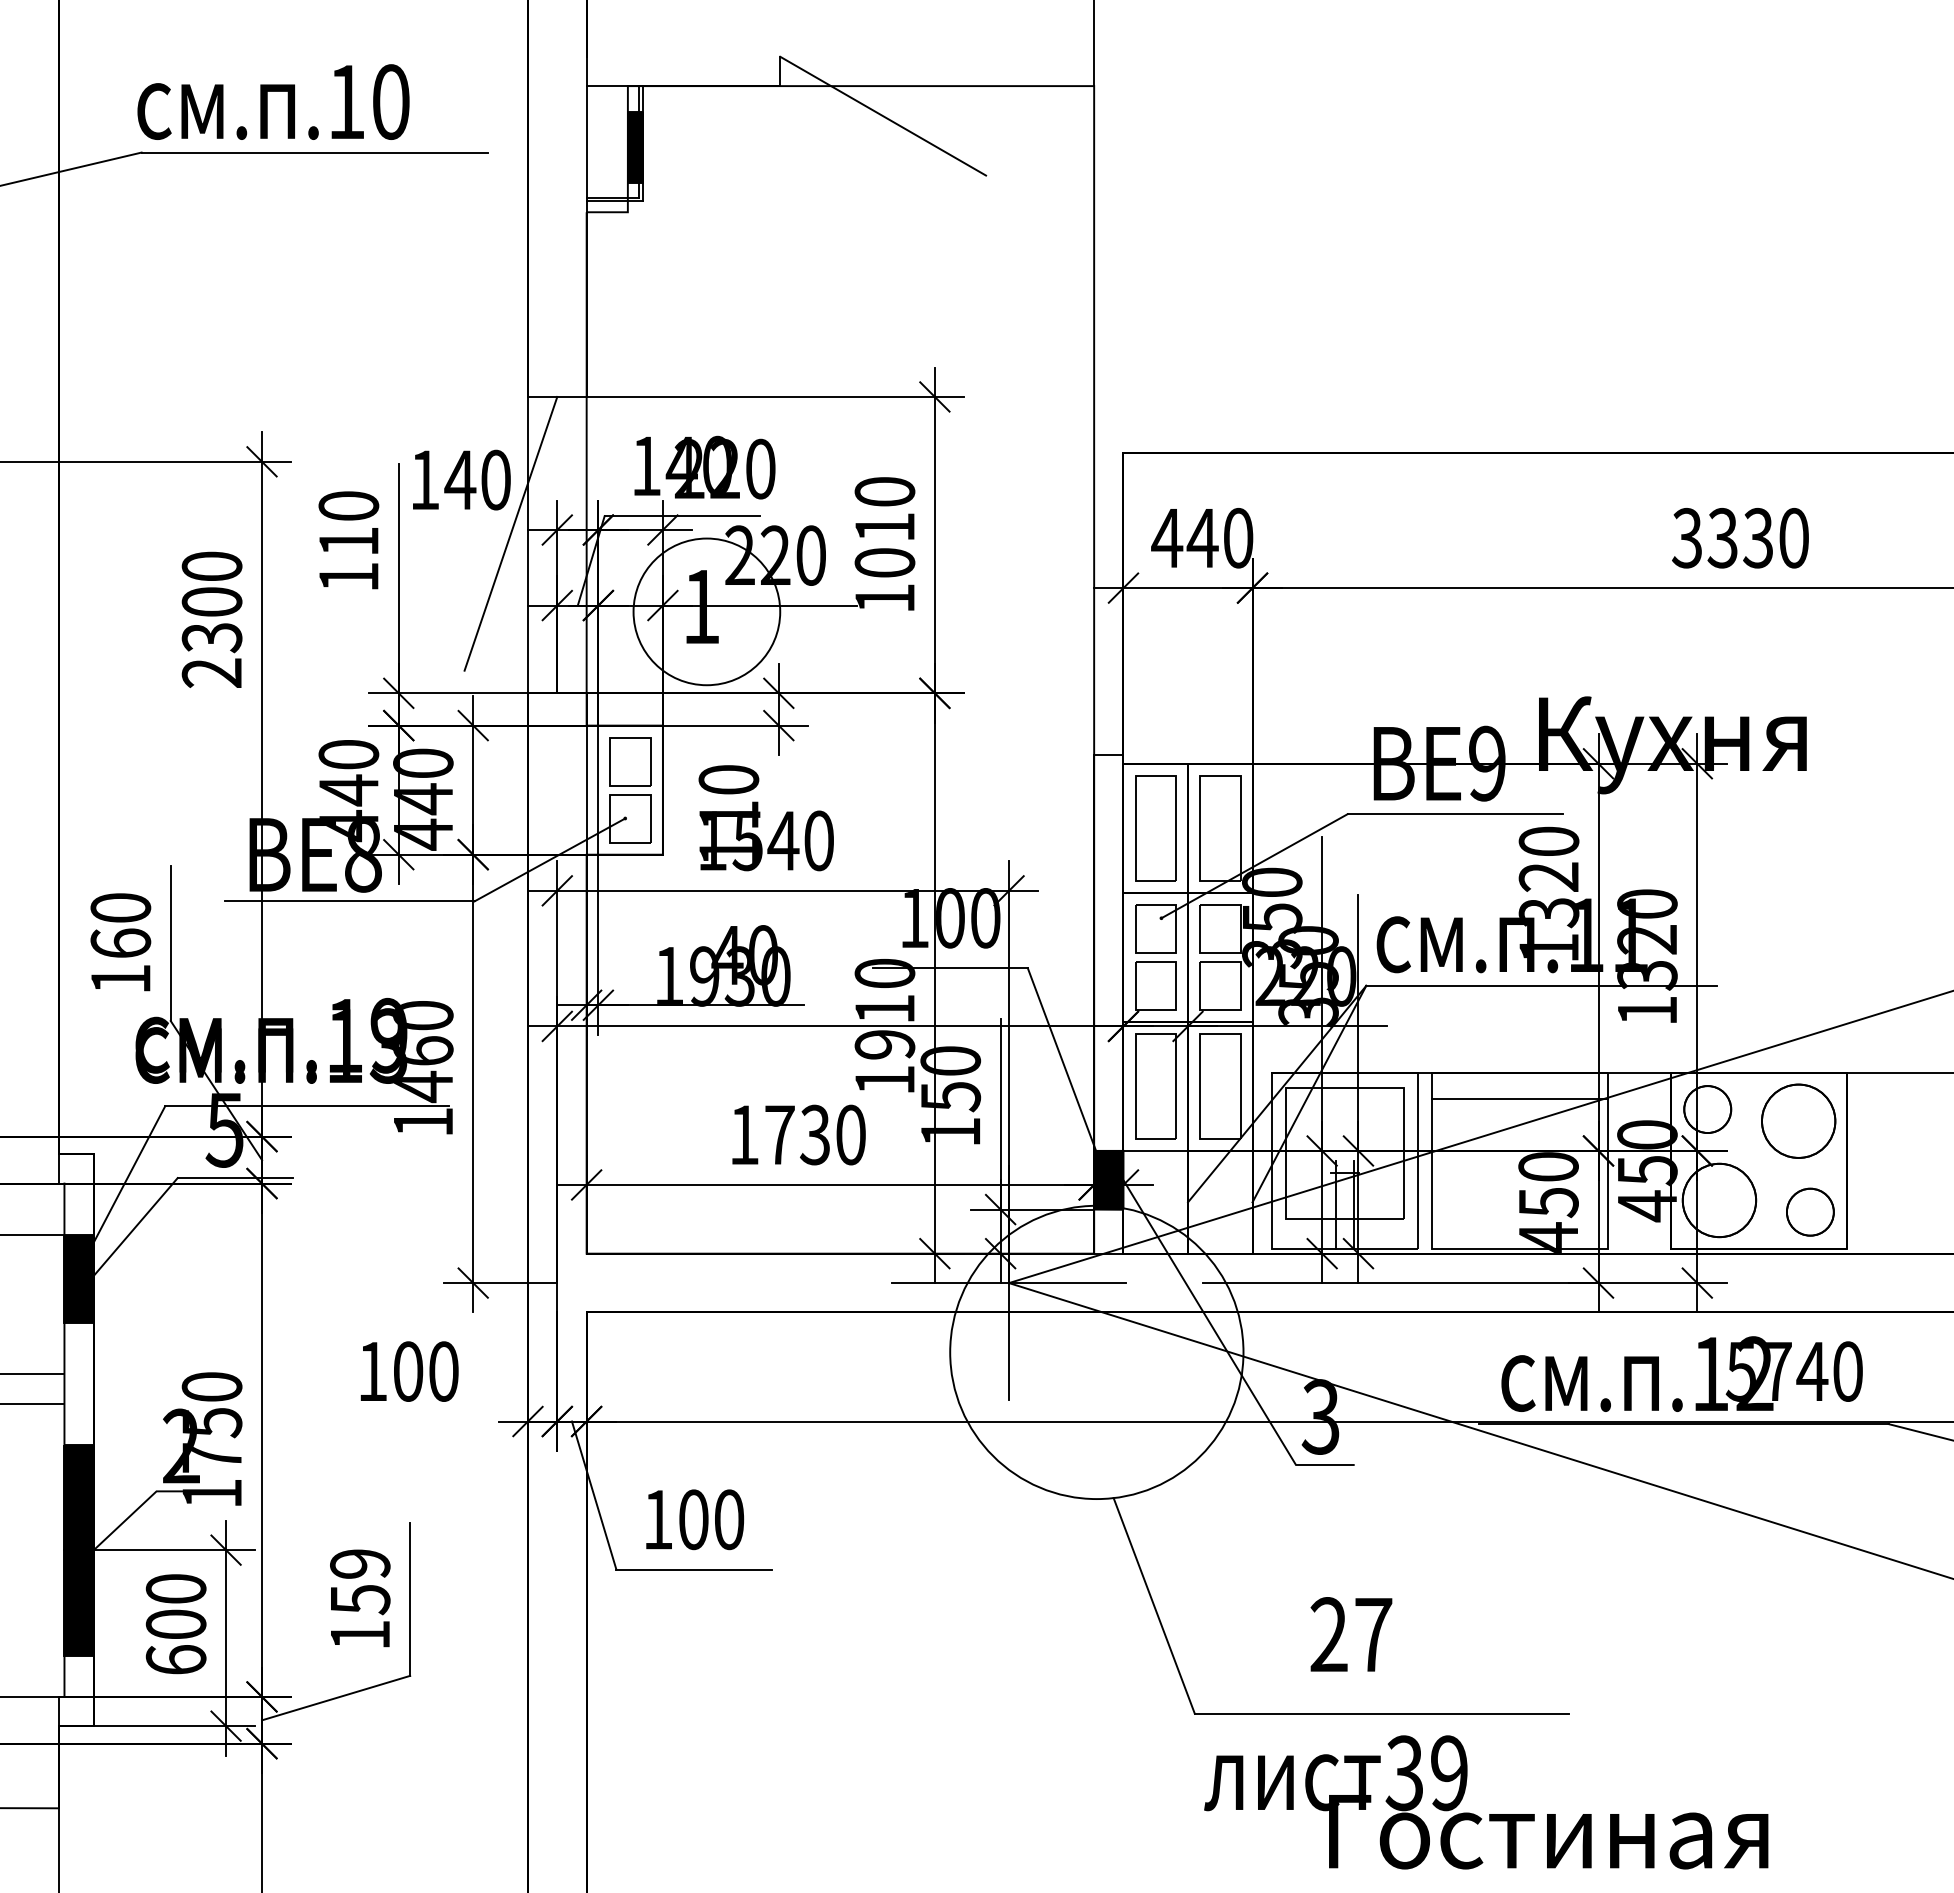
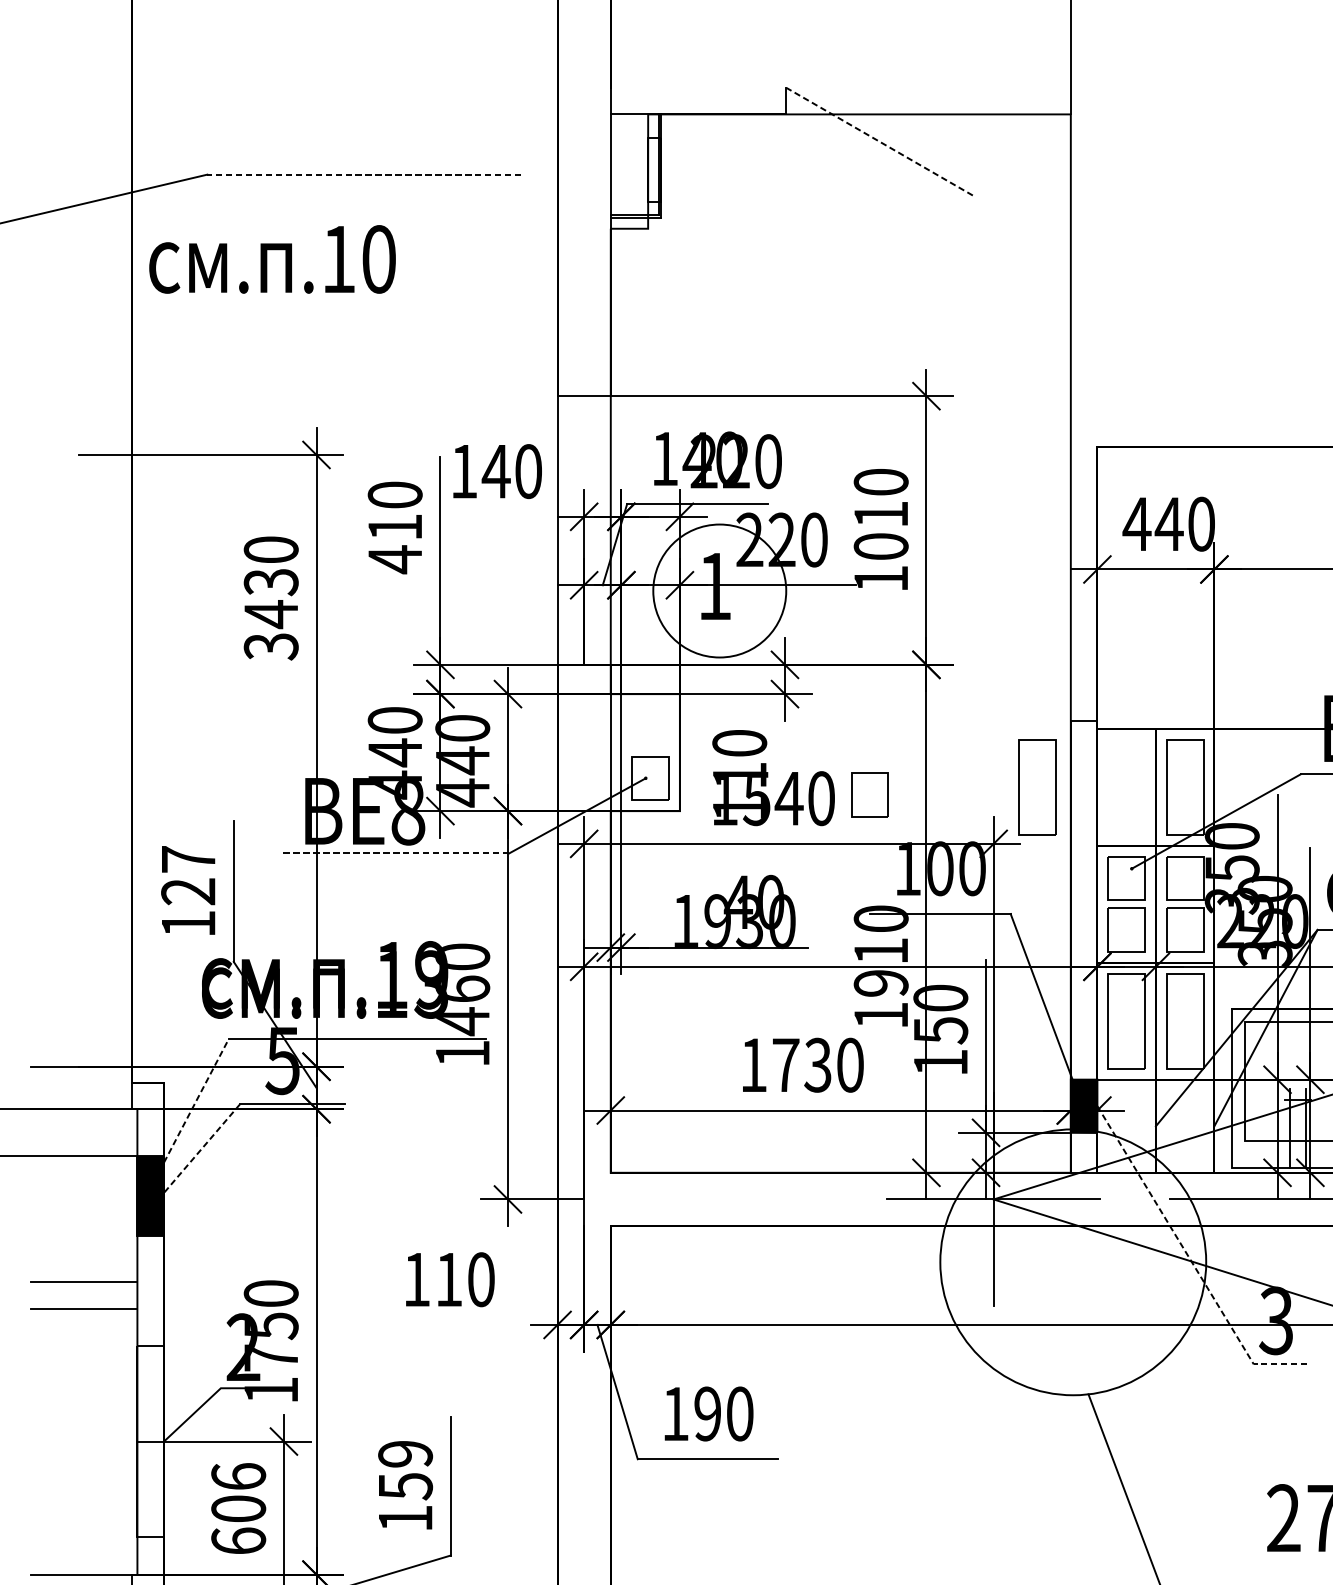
text: (273, 101) -> (272, 258), moved
line: (883, 116) -> (879, 141), solid -> dashed
fill: (634, 147) -> (654, 170), removed
line: (314, 152) -> (364, 174), solid -> dashed
line: (510, 533) -> (541, 519), removed
text: (348, 577) -> (394, 559), 110 -> 410
text: (211, 637) -> (270, 614), 2300 -> 3430
part: (630, 761) -> (869, 794), moved
part: (1155, 828) -> (1037, 787), moved
line: (349, 901) -> (395, 853), solid -> dashed
text: (120, 925) -> (188, 875), 160 -> 127
line: (129, 1174) -> (196, 1101), solid -> dashed
line: (135, 1227) -> (201, 1149), solid -> dashed
line: (1225, 1348) -> (1189, 1258), solid -> dashed
text: (408, 1371) -> (449, 1279), 100 -> 110
text: (693, 1519) -> (707, 1413), 100 -> 190
fill: (78, 1549) -> (150, 1440), removed
text: (175, 1588) -> (238, 1476), 600 -> 606

